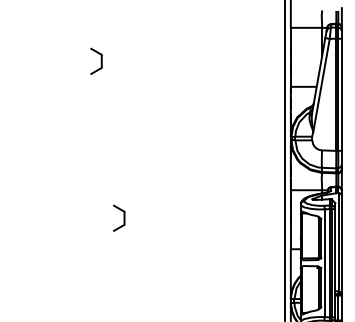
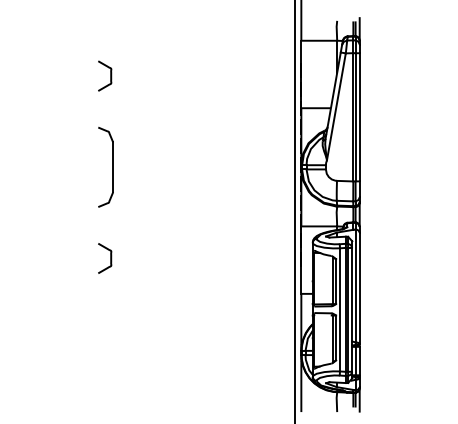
curve: (101, 60) -> (110, 75), moved
part: (125, 137) -> (112, 166), added

